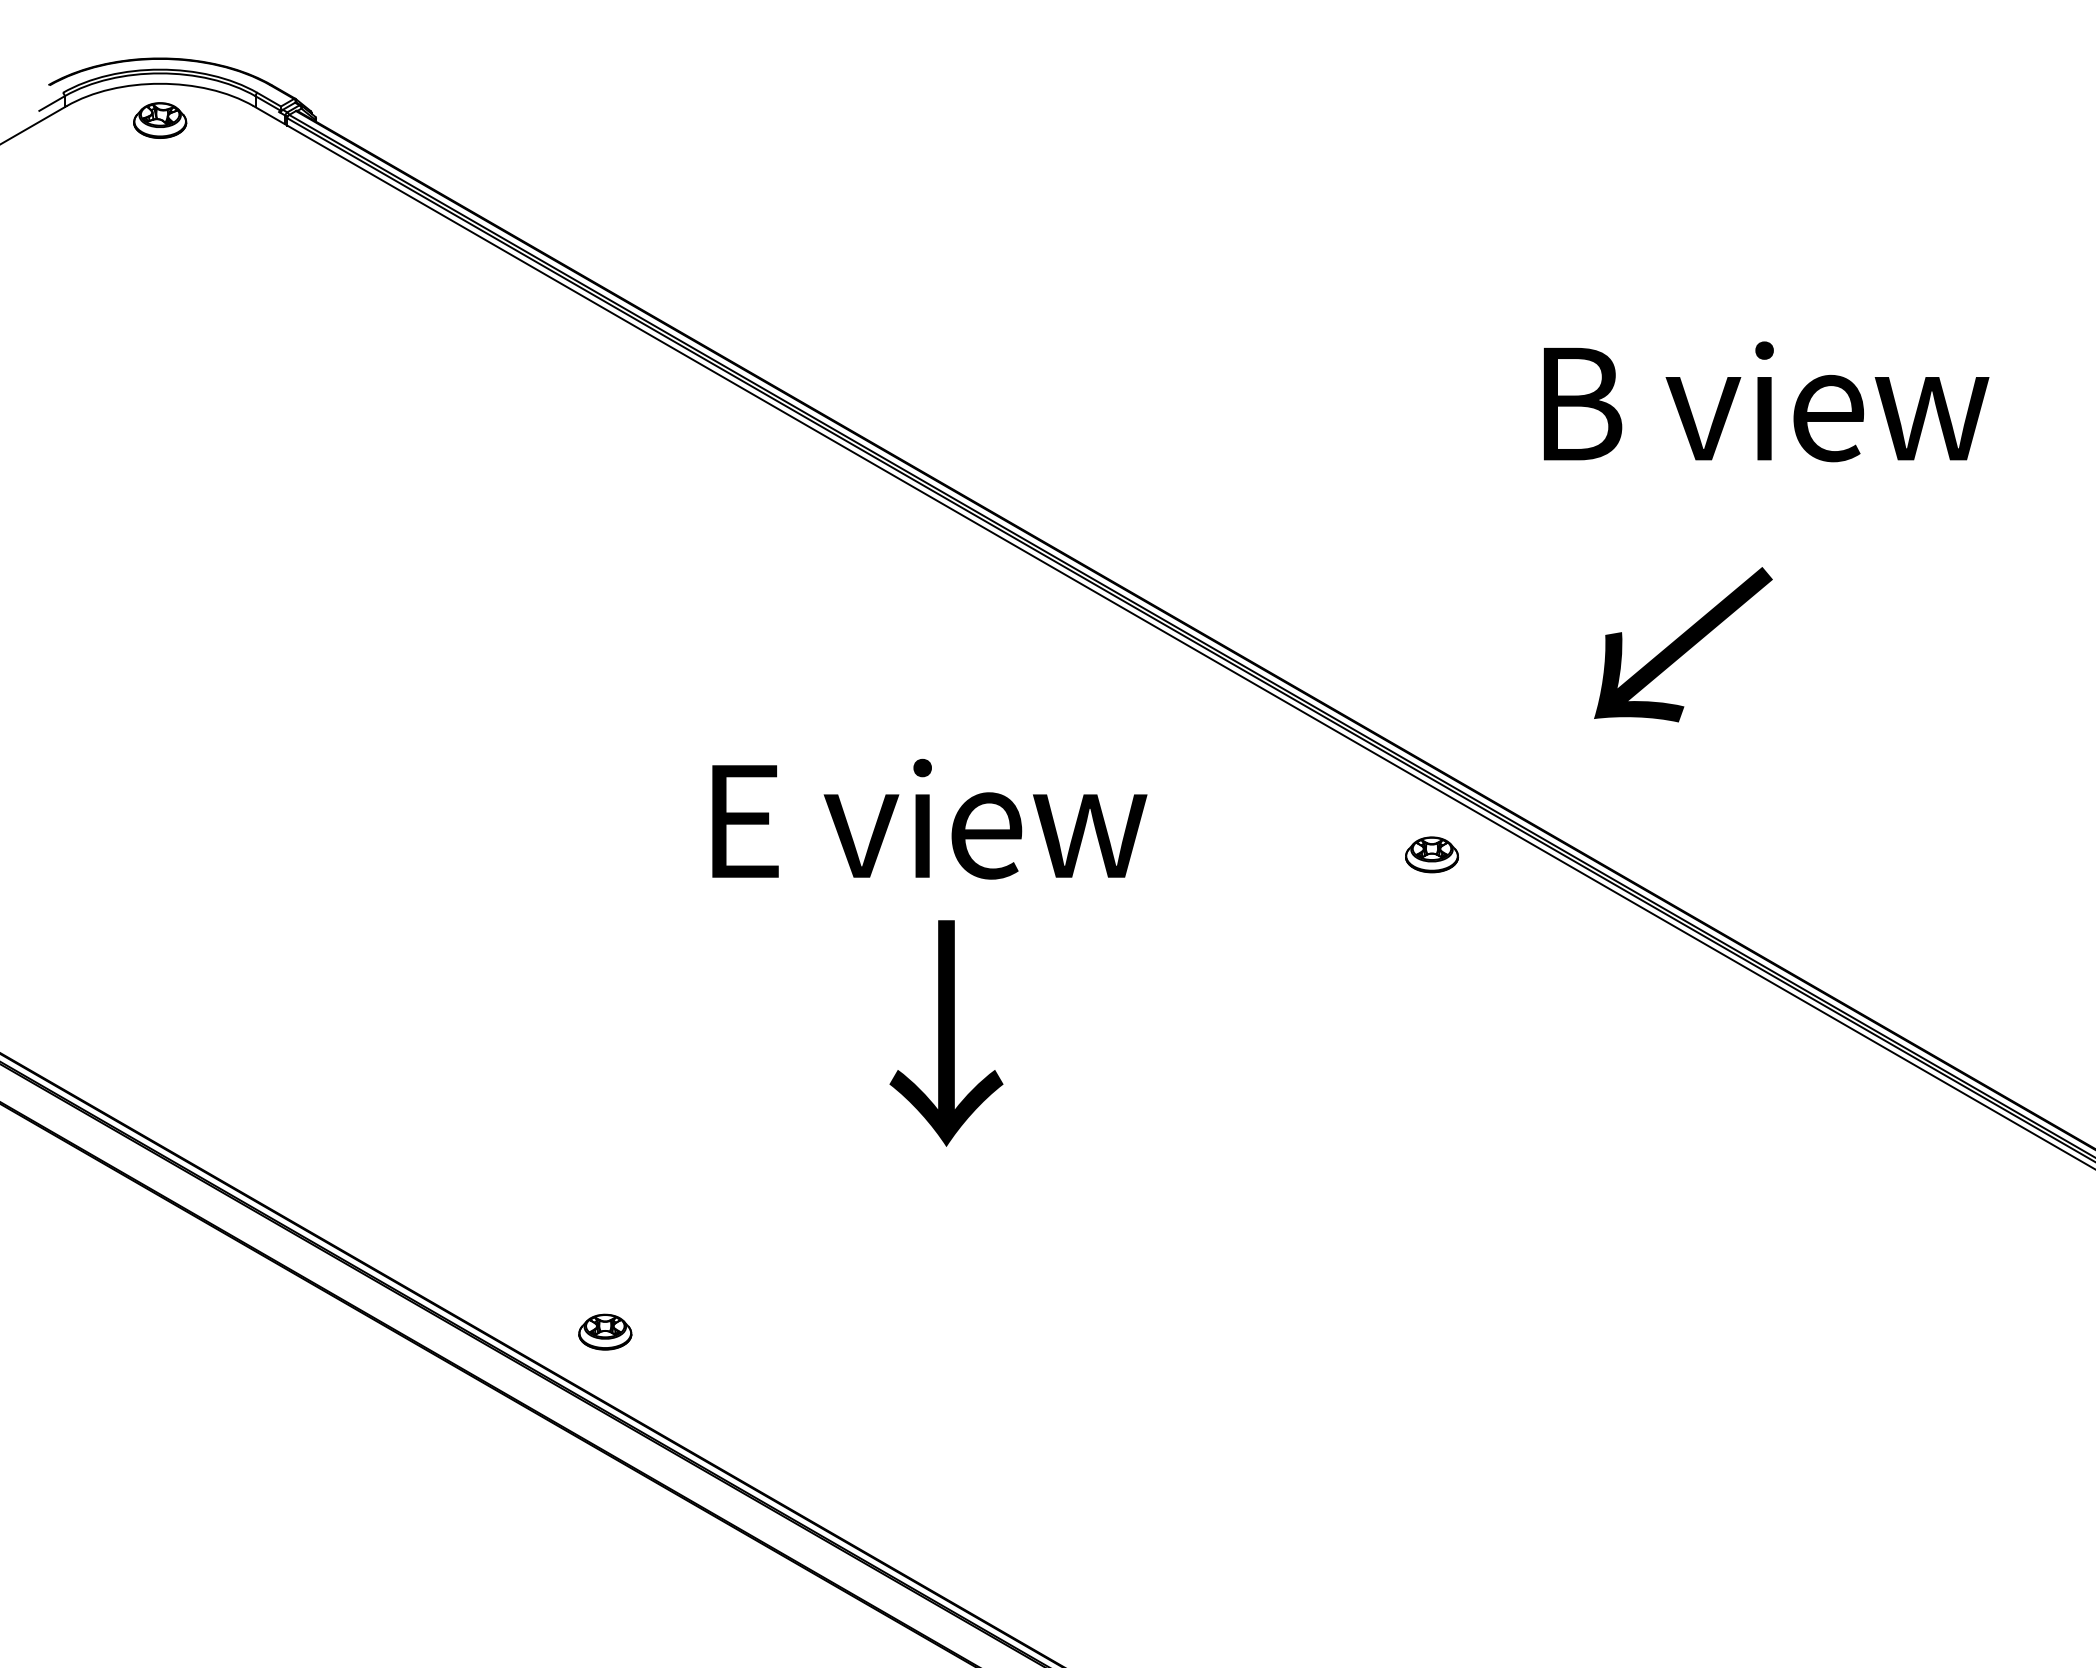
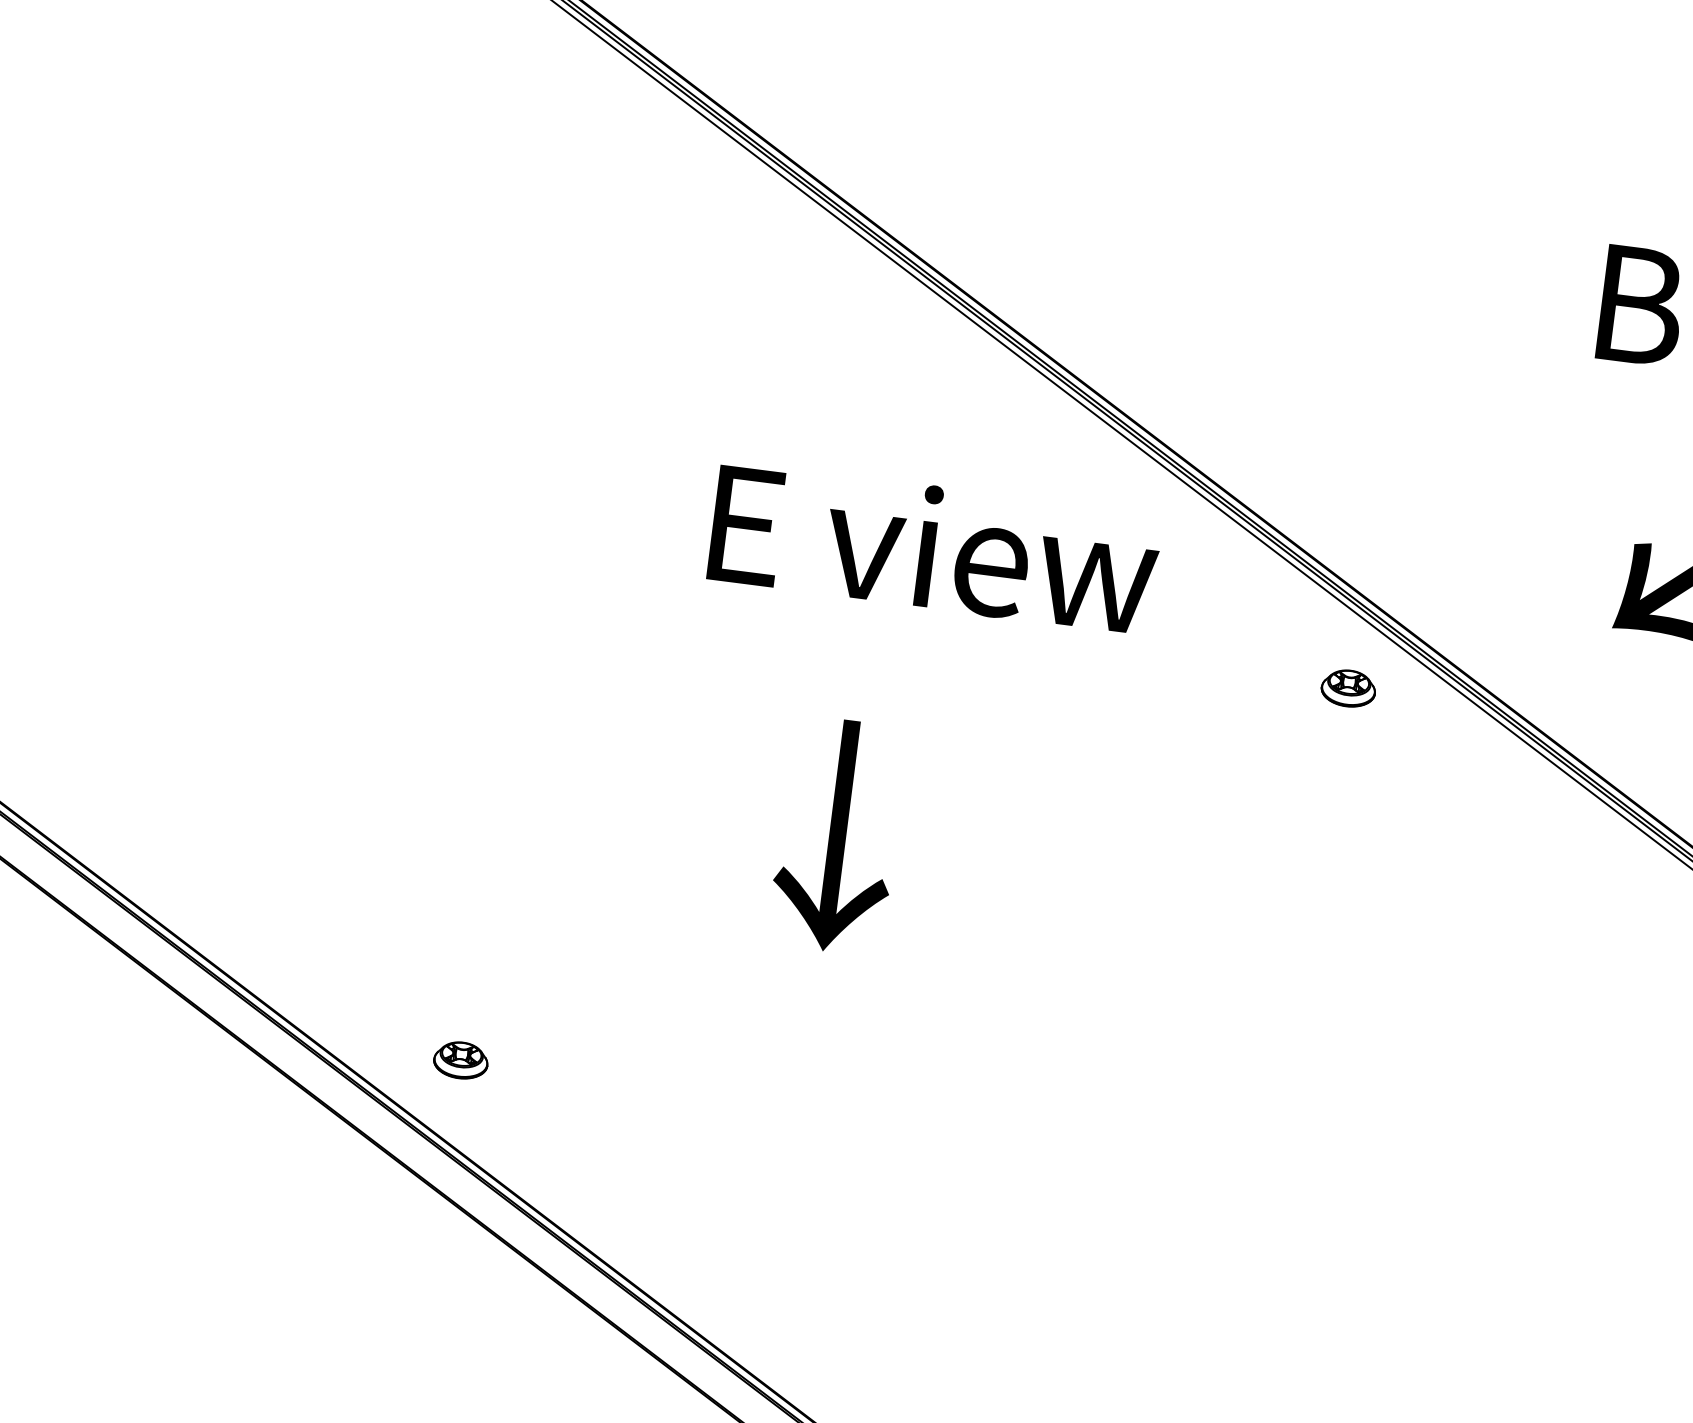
text: (929, 818) -> (934, 547), moved
part: (1431, 854) -> (1348, 688), moved
text: (946, 1033) -> (837, 835), moved
part: (605, 1331) -> (461, 1059), moved

